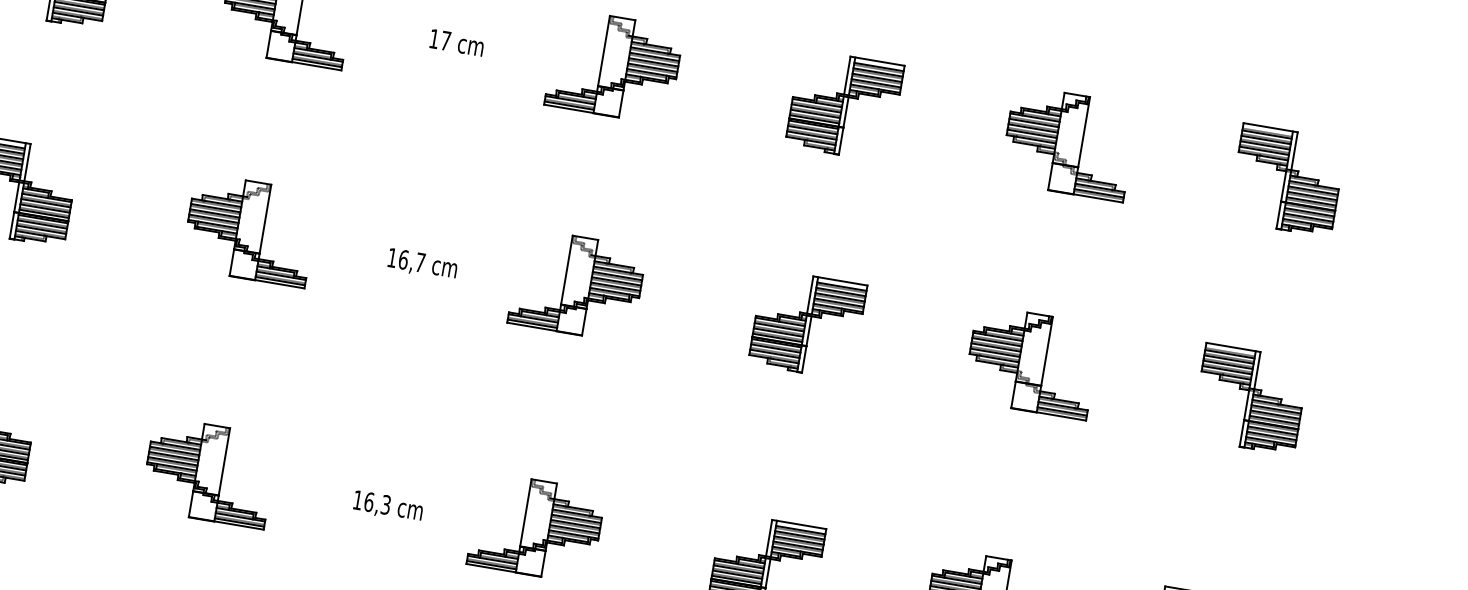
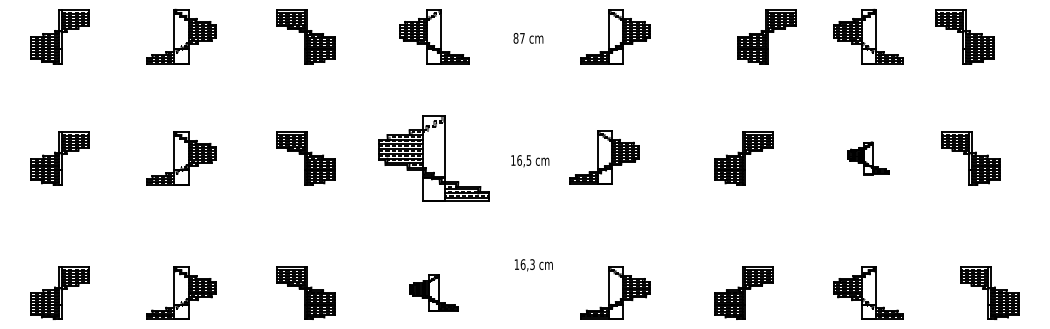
text: (433, 39) -> (515, 38), 17 -> 87
part: (844, 104) -> (766, 36), moved
part: (1286, 179) -> (964, 36), moved
part: (251, 230) -> (434, 158), size x1.6
text: (419, 262) -> (528, 160), 16,7 -> 16,5
part: (576, 285) -> (604, 157), moved
part: (1031, 362) -> (868, 158), size x0.6
part: (1249, 399) -> (970, 158), moved
part: (210, 471) -> (434, 292), size x0.7
text: (387, 506) -> (533, 265), moved

